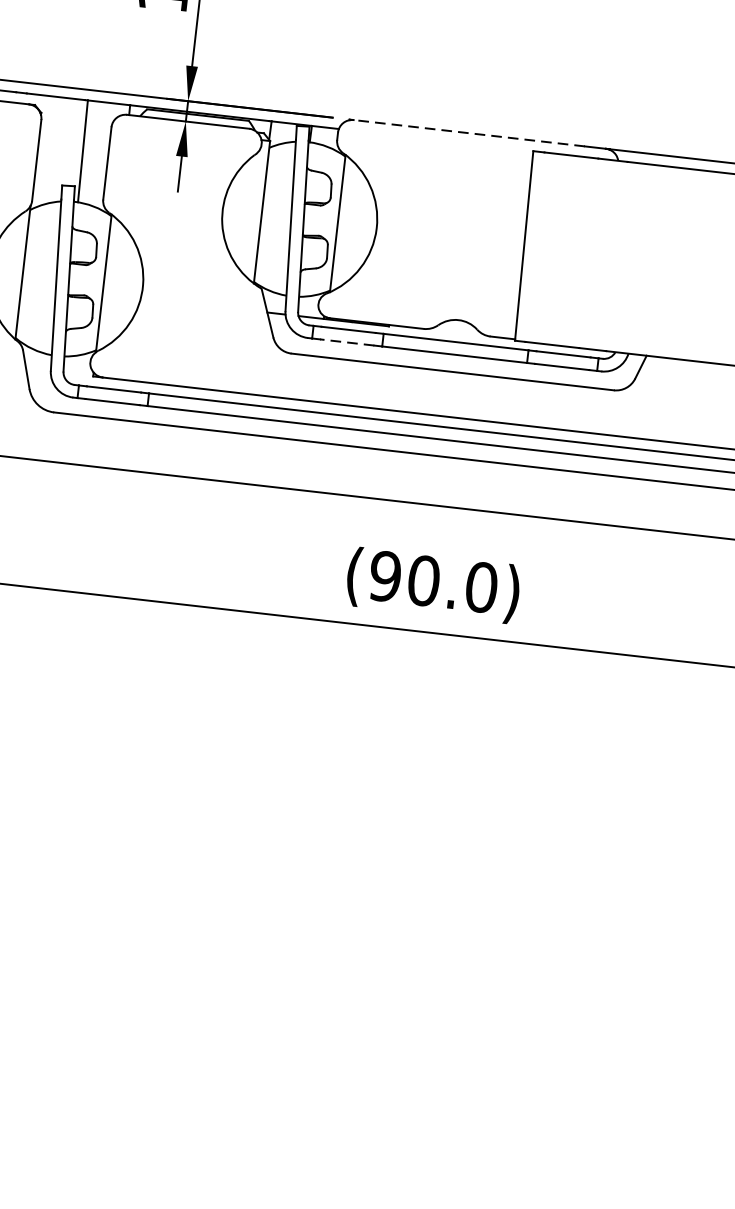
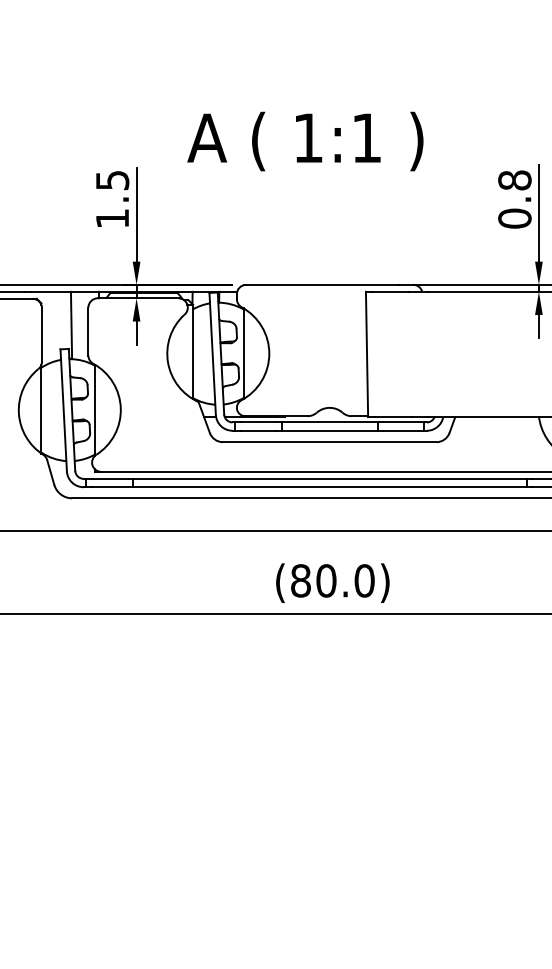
line: (468, 132) -> (322, 284), dashed -> solid
line: (347, 342) -> (258, 430), dashed -> solid
text: (384, 575) -> (300, 580), (90.0) -> (80.0)

